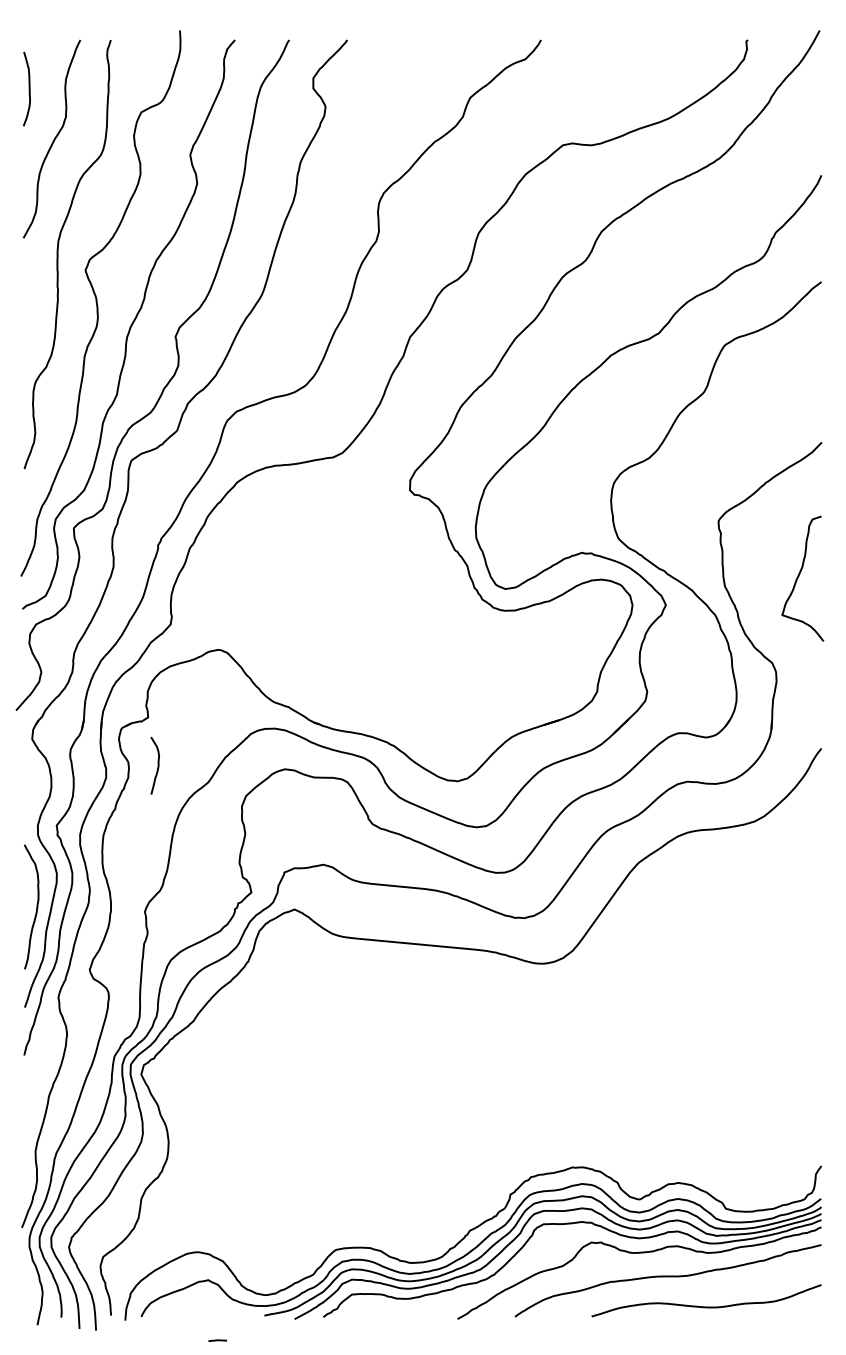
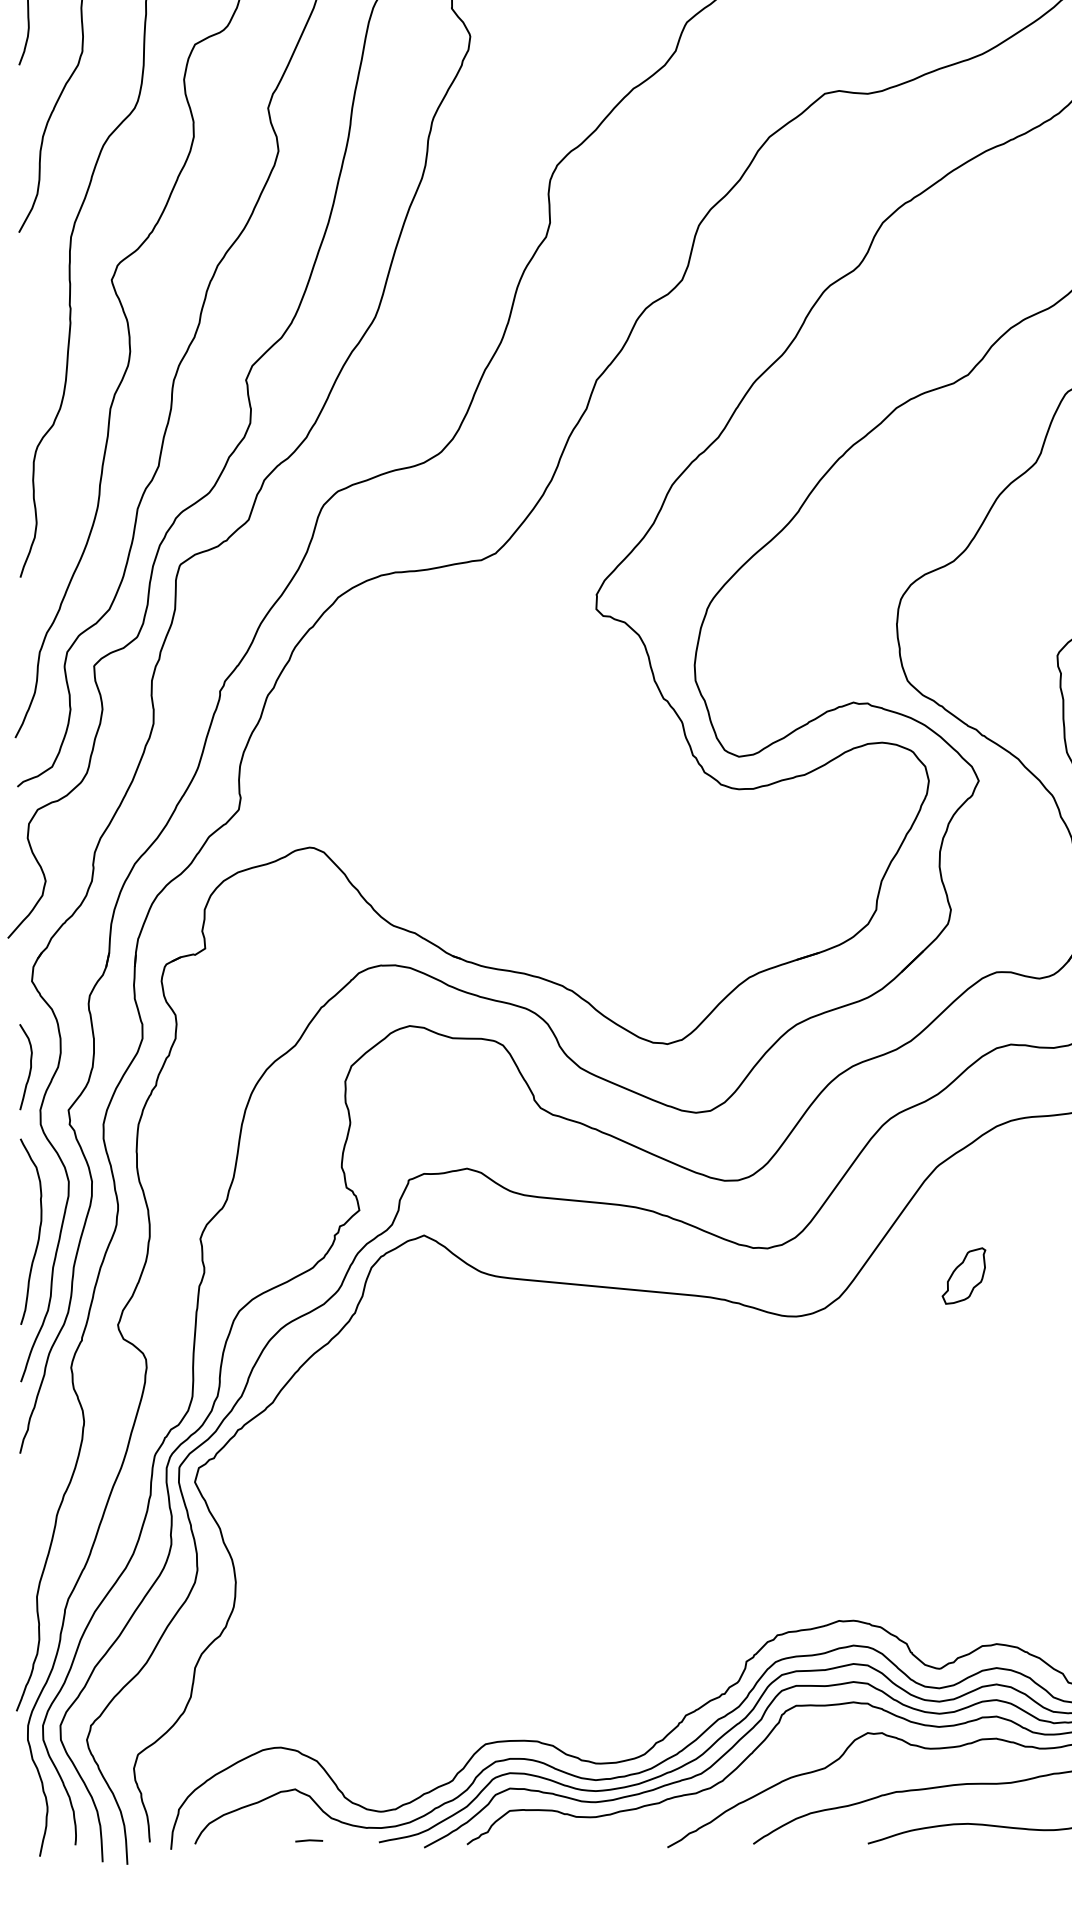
curve: (157, 765) -> (29, 1066), moved
part: (655, 936) -> (963, 1275), added
line: (217, 1340) -> (308, 1840), moved

